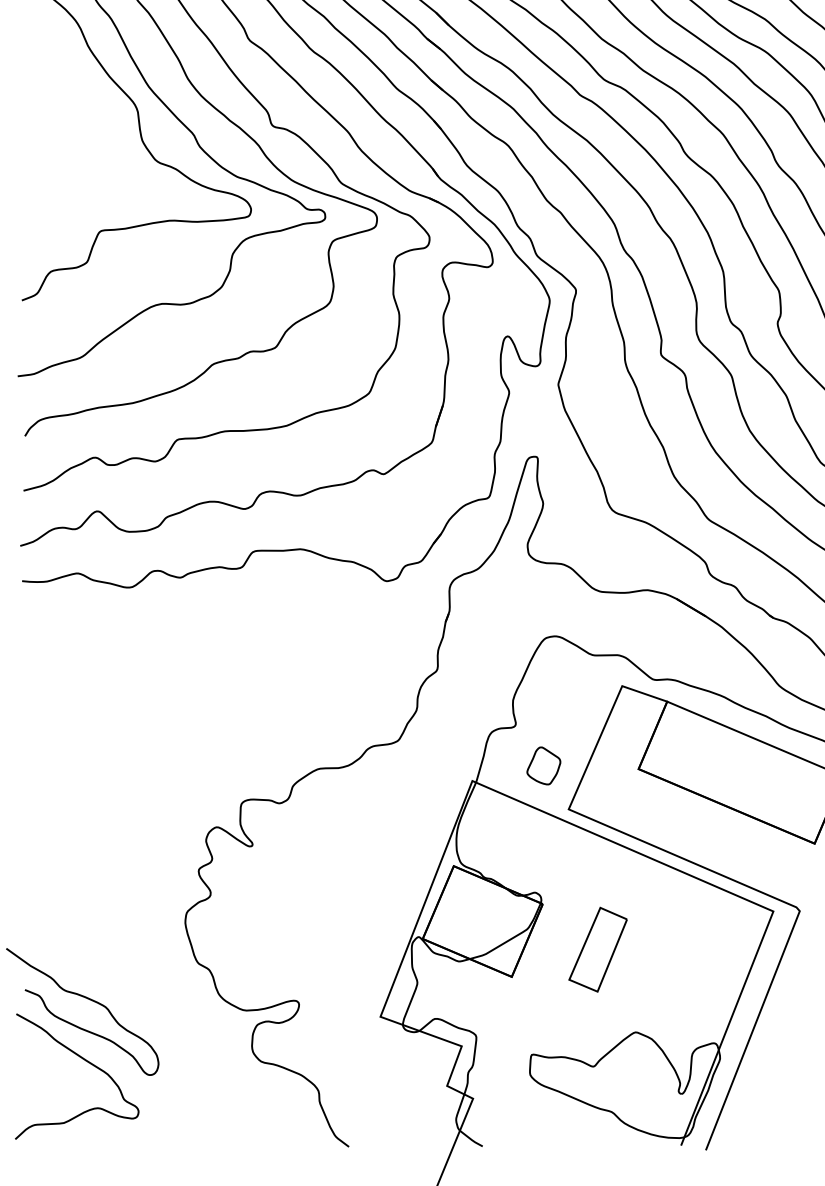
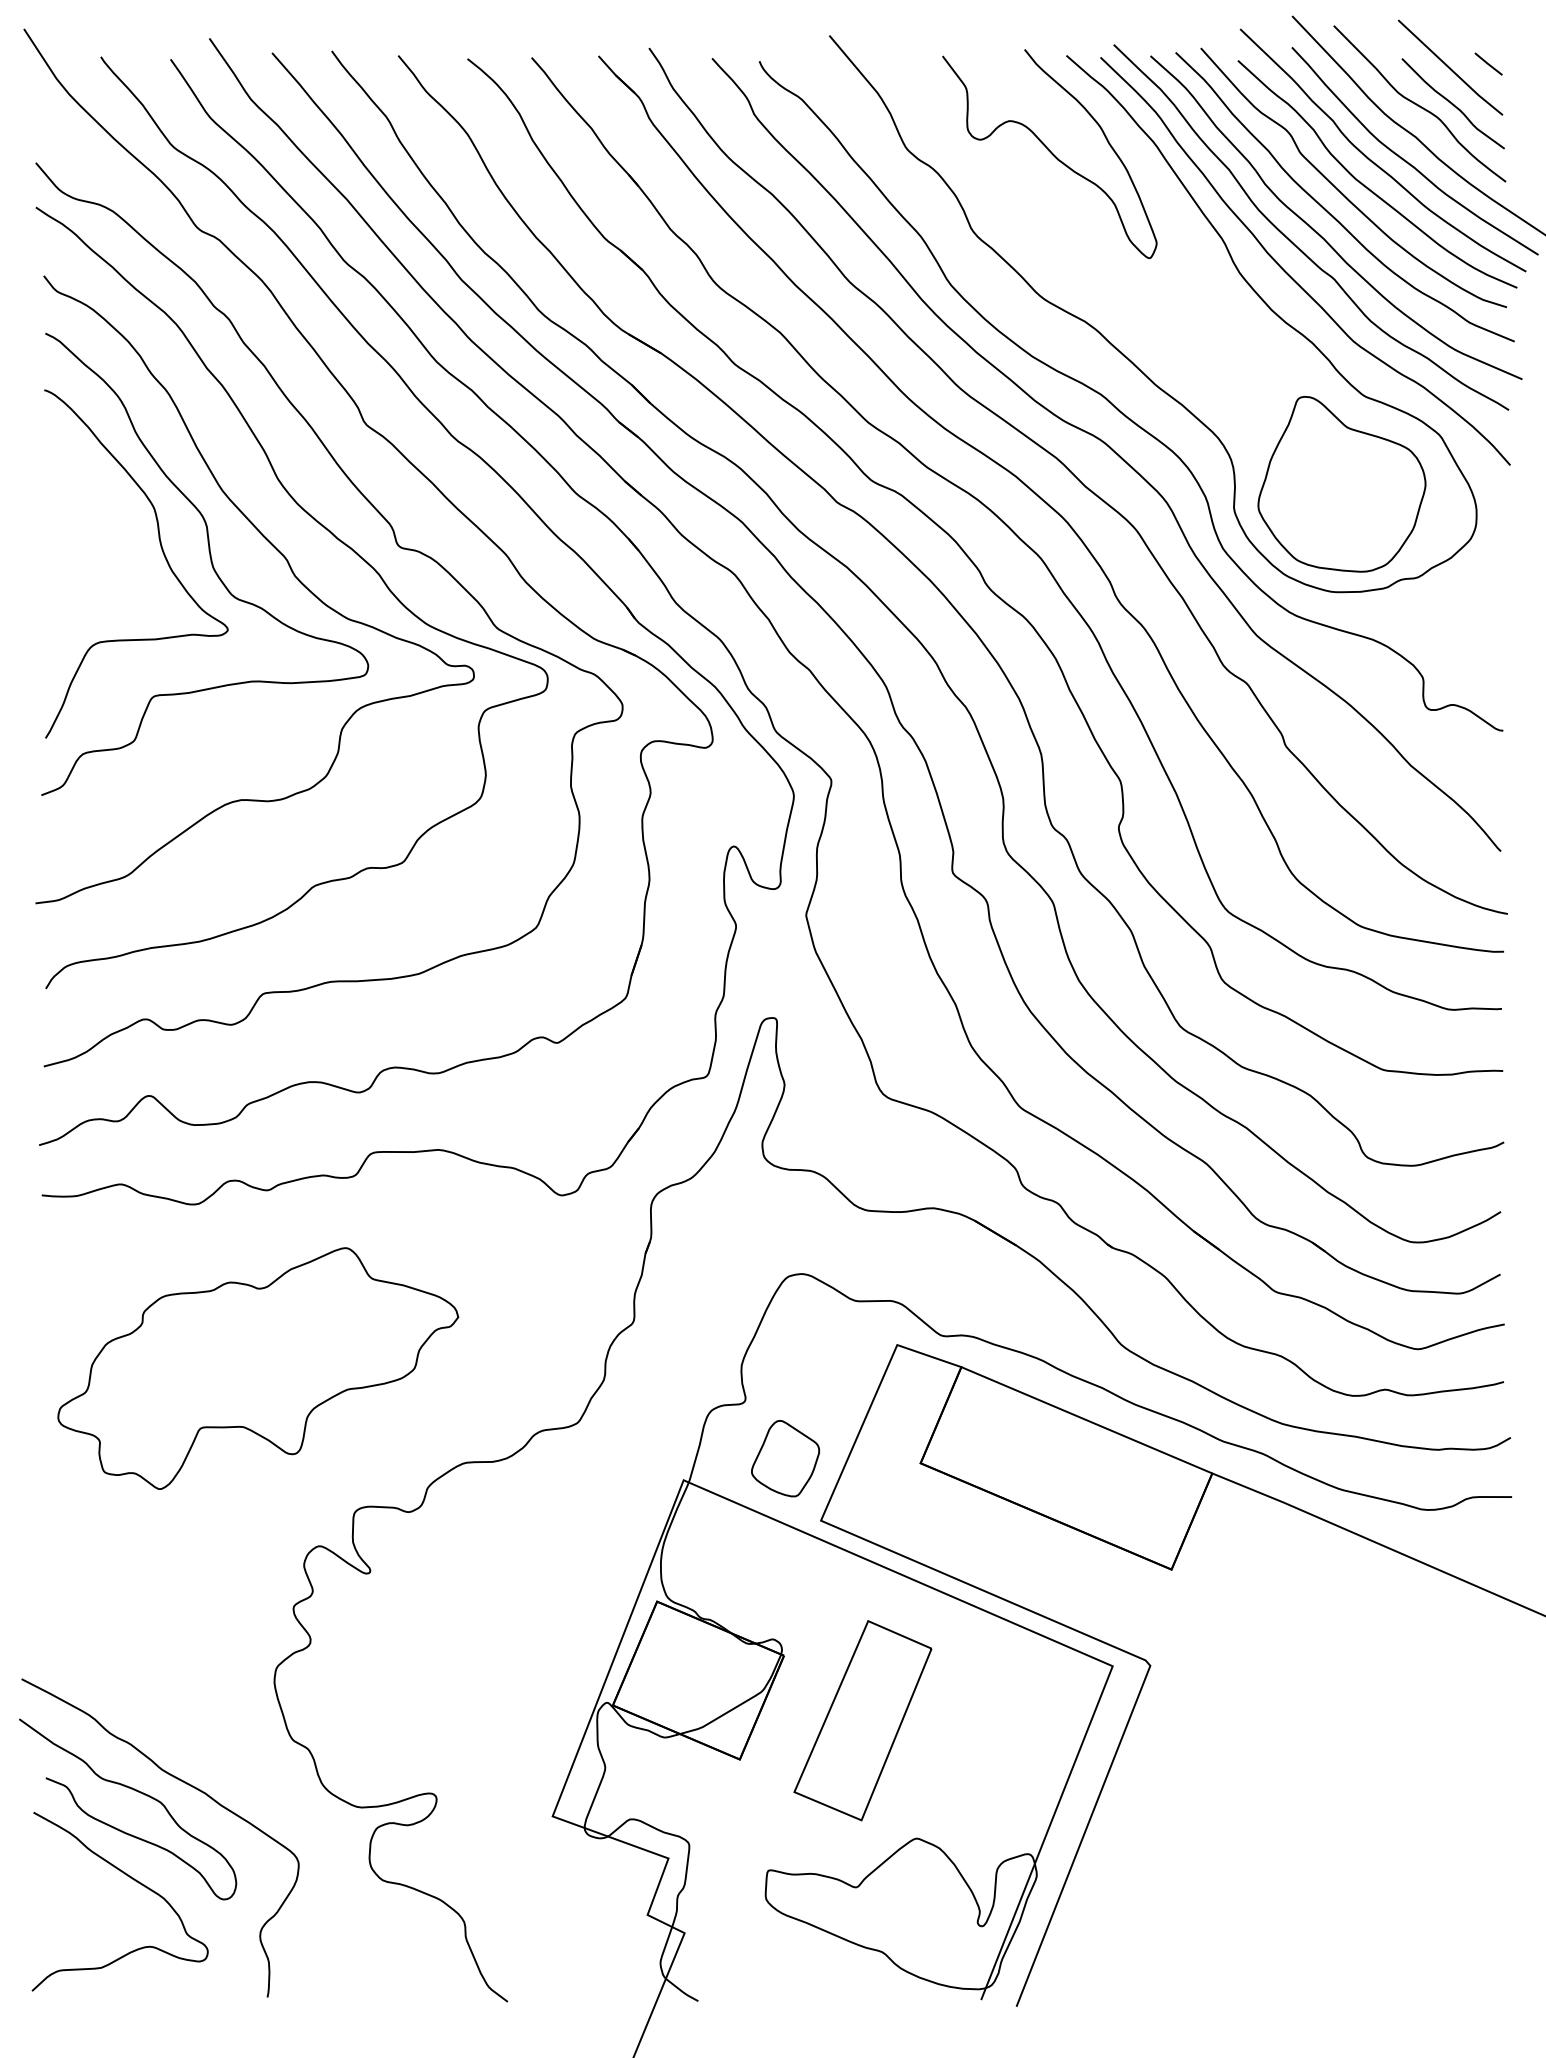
curve: (107, 132) -> (163, 555), added
part: (174, 702) -> (258, 1368), added
part: (543, 765) -> (785, 1458), size x1.43
part: (597, 949) -> (862, 1720), size x1.67
curve: (123, 994) -> (186, 1784), added

